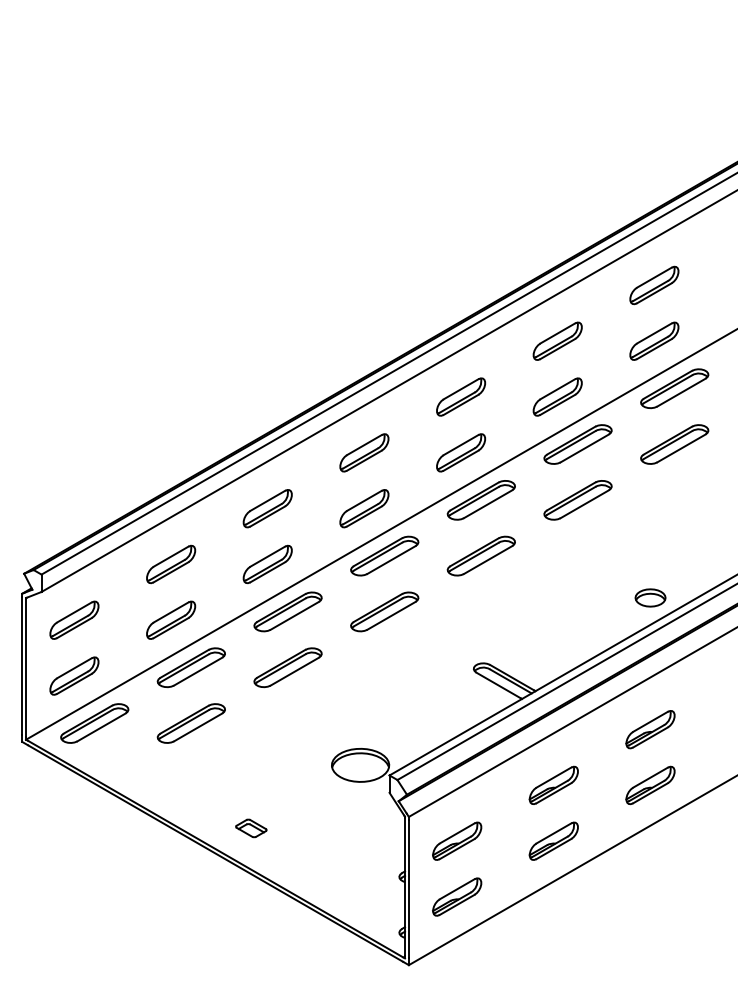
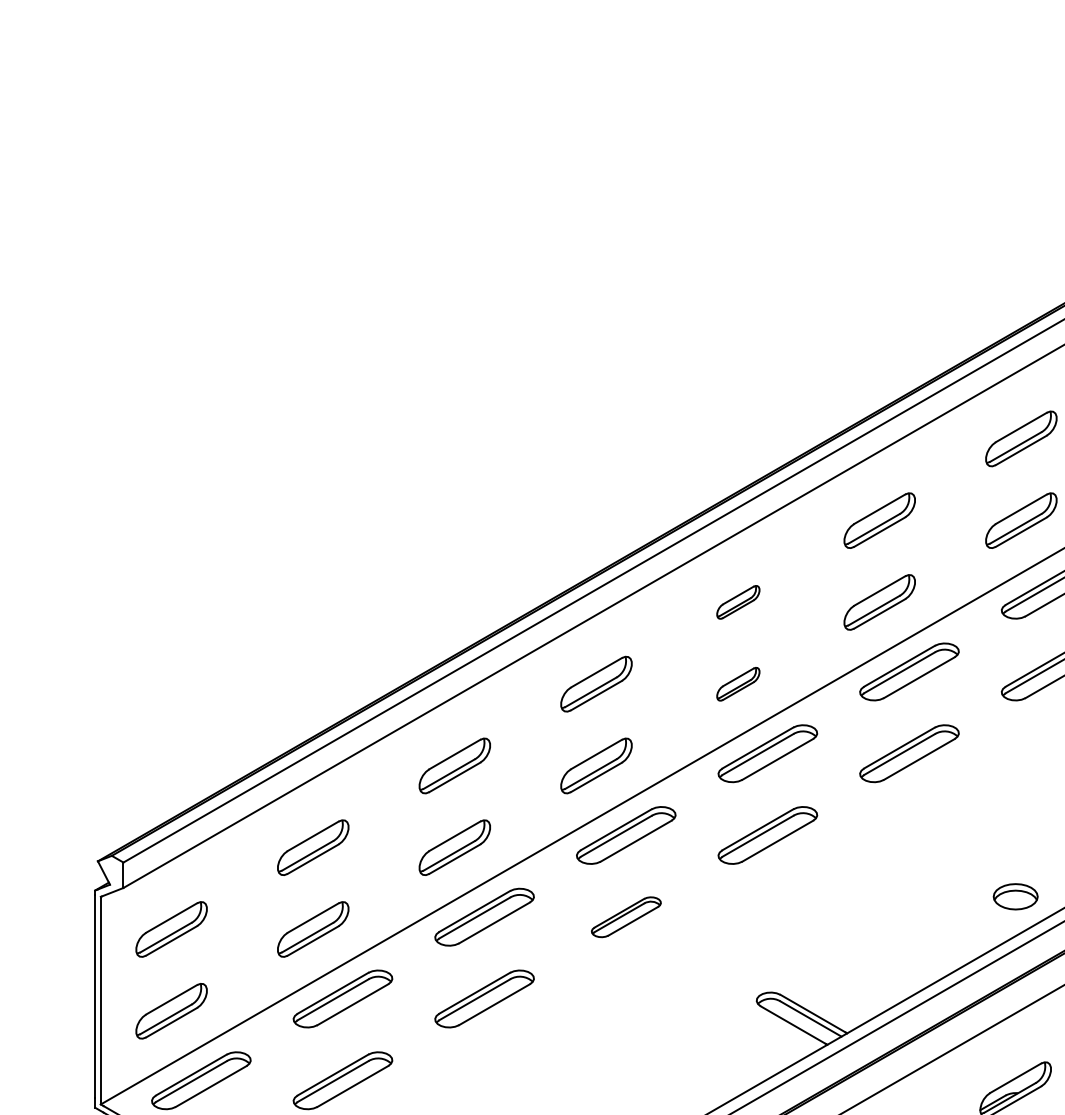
part: (461, 396) -> (738, 601), size x0.6
part: (461, 452) -> (738, 683), size x0.6
part: (384, 611) -> (625, 916), size x0.7

